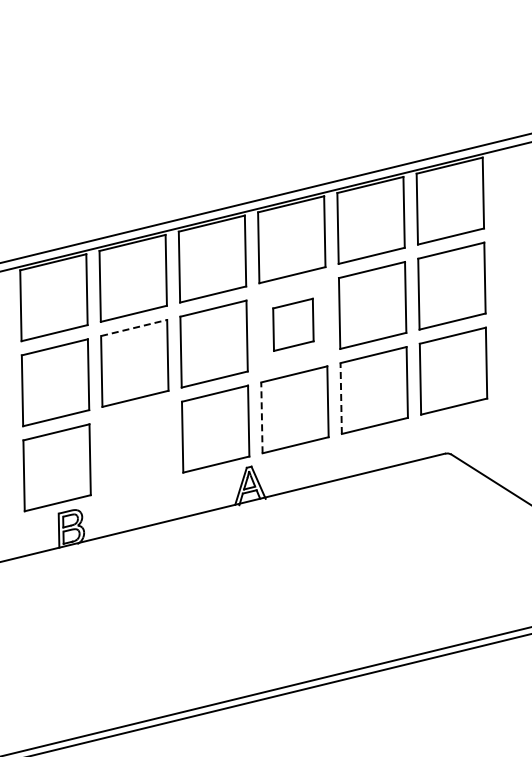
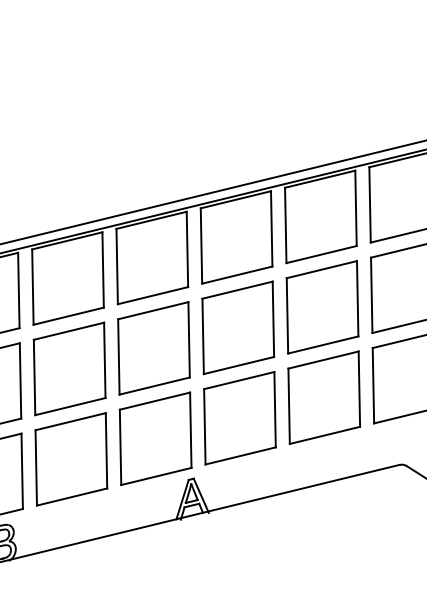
part: (293, 324) -> (238, 327), size x1.67
line: (134, 328) -> (69, 331), dashed -> solid
line: (341, 398) -> (289, 406), dashed -> solid
line: (261, 417) -> (204, 426), dashed -> solid
part: (136, 448) -> (71, 459), added

